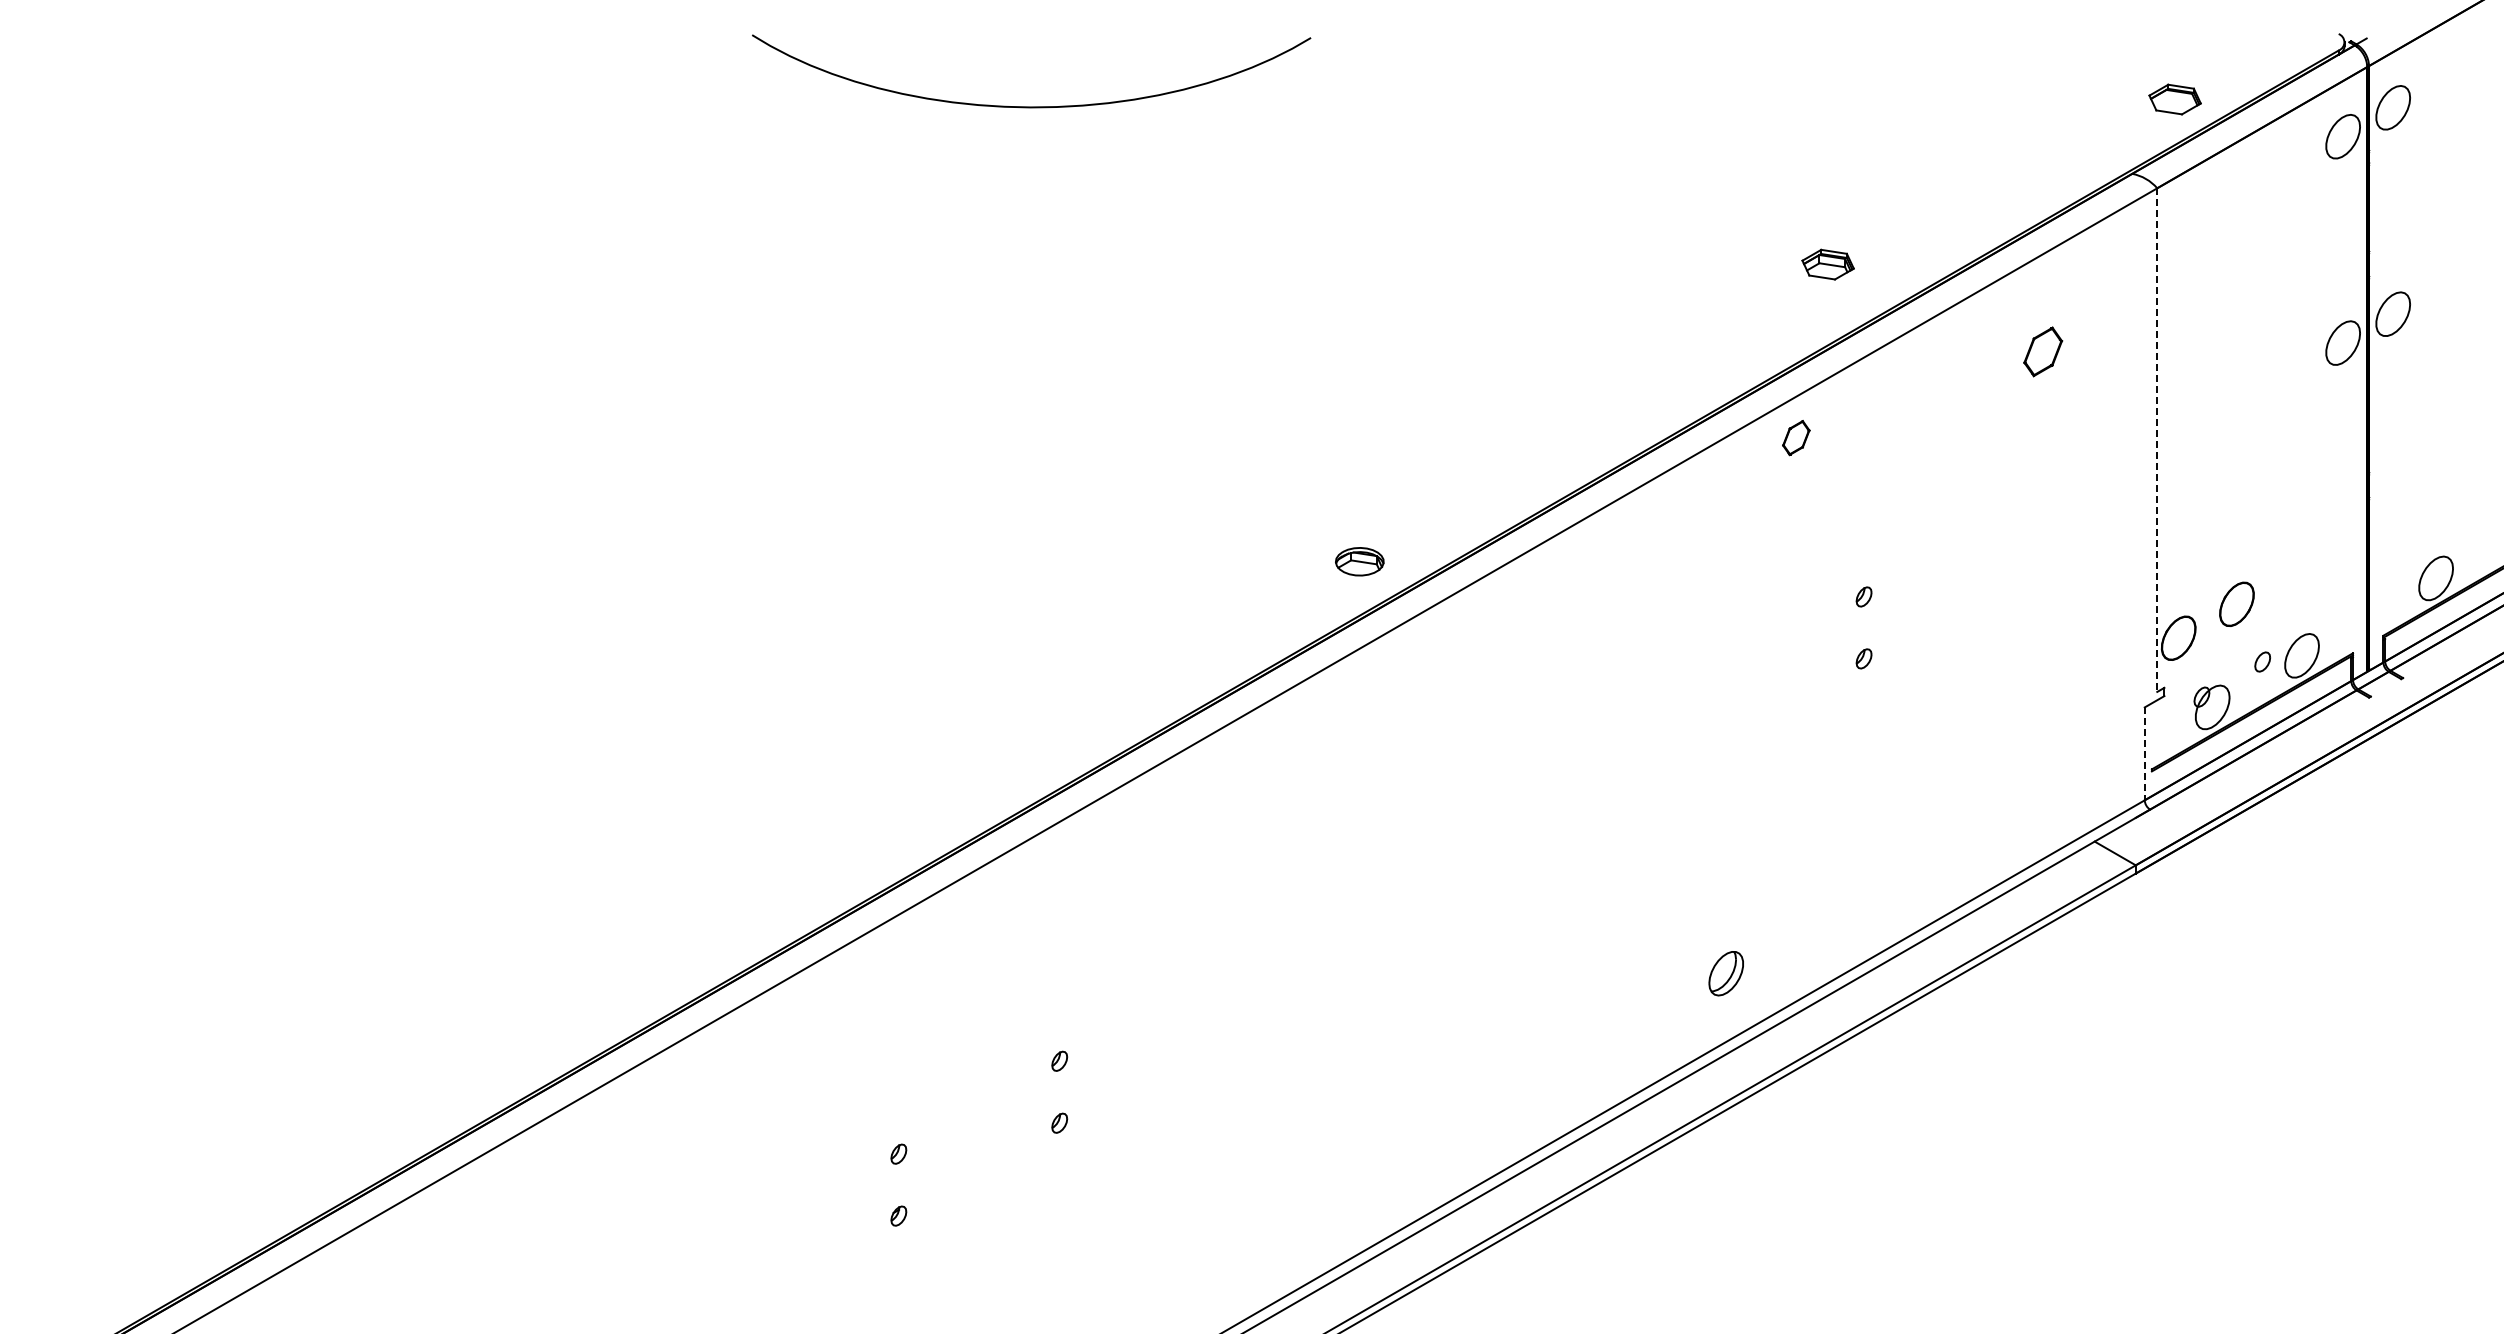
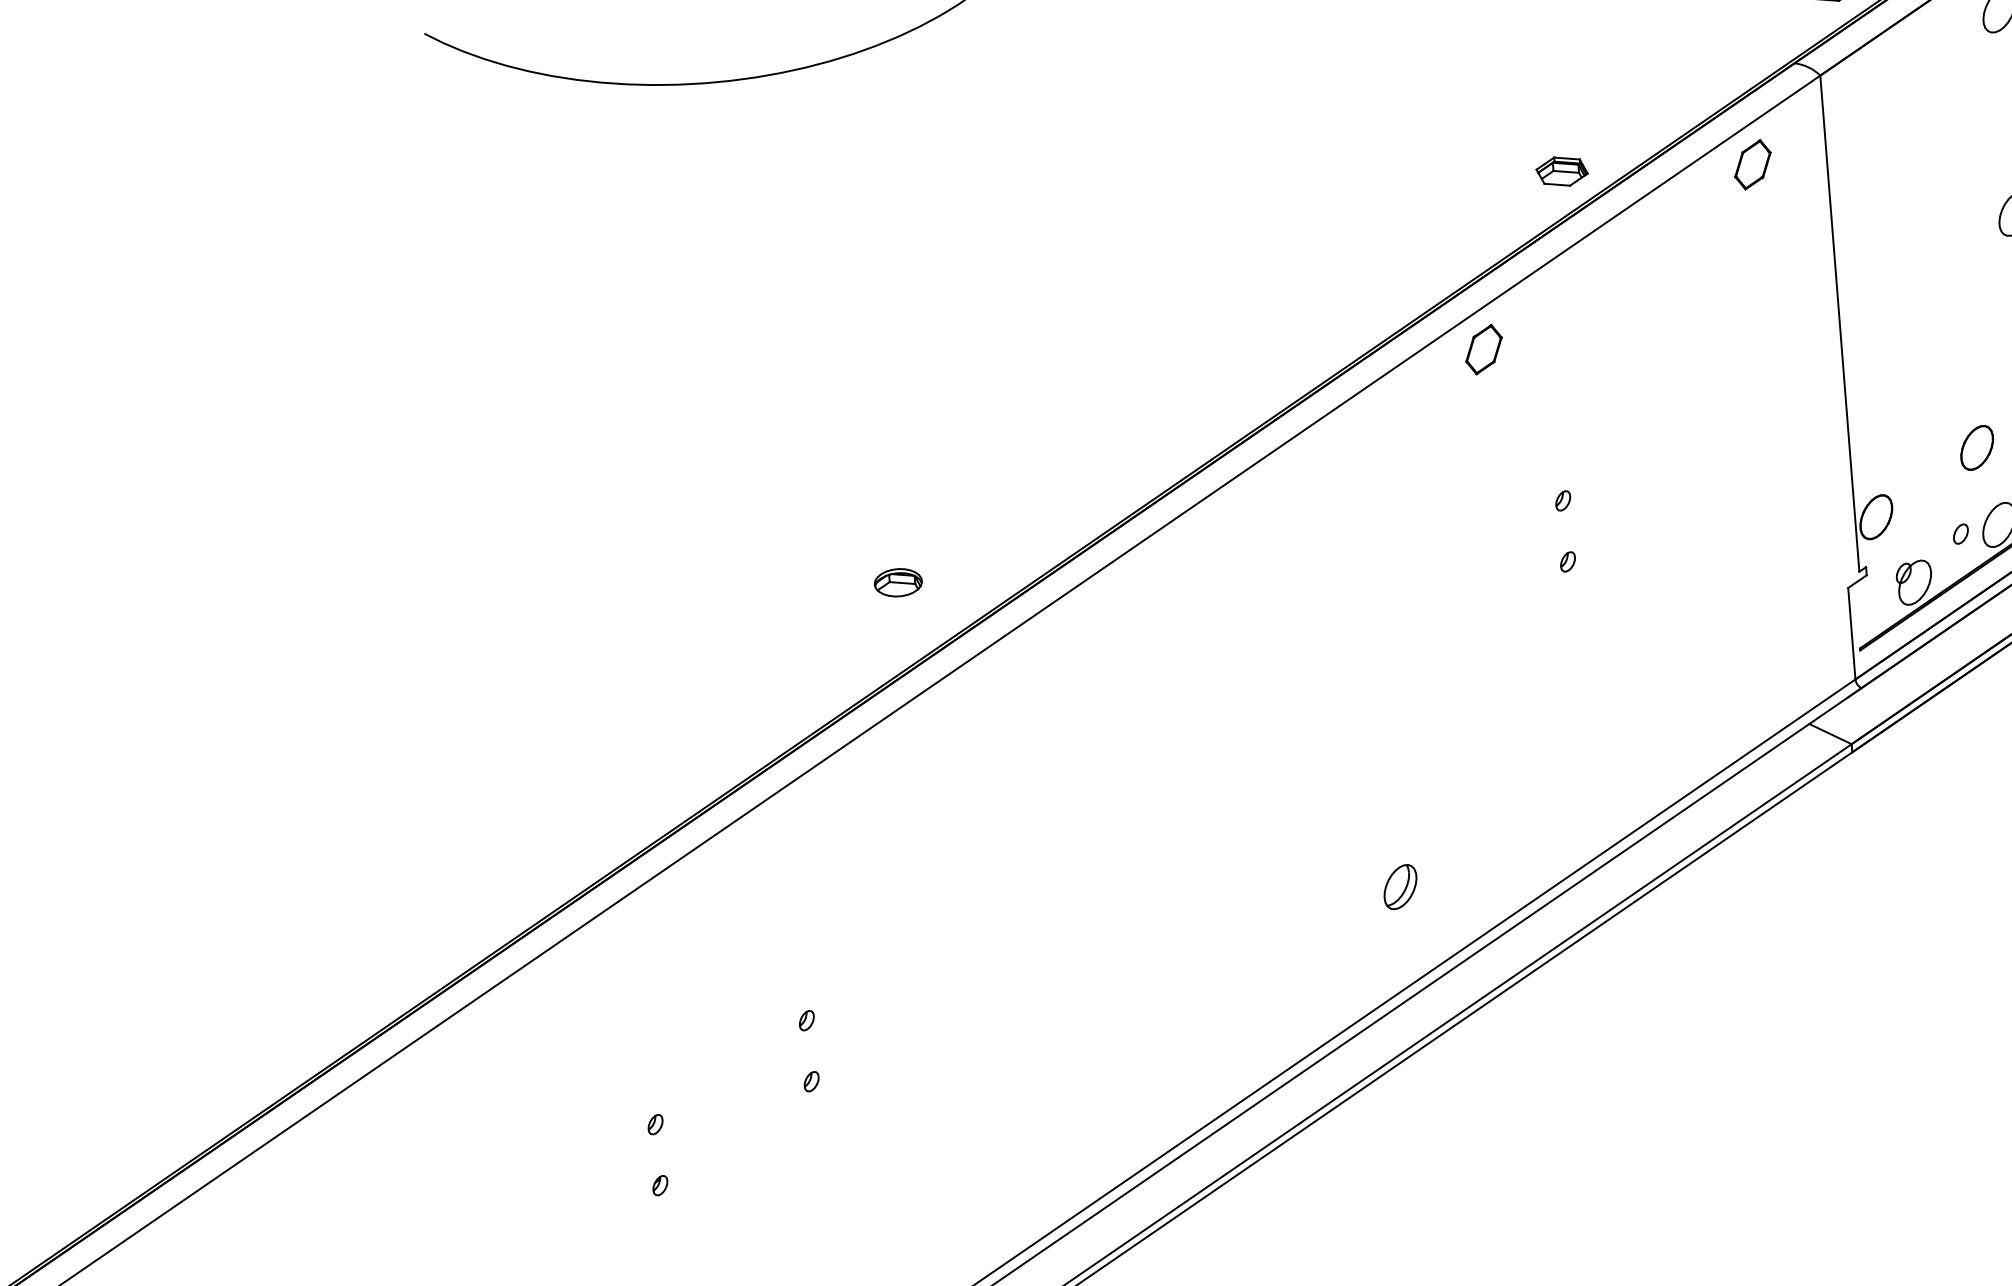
part: (1827, 264) -> (1561, 171), moved
part: (2043, 351) -> (1753, 164), moved
part: (1796, 437) -> (1484, 349), size x1.43
line: (2157, 440) -> (1840, 324), dashed -> solid
part: (1359, 561) -> (898, 582), moved
part: (2236, 603) -> (1976, 447), moved
line: (2144, 754) -> (1851, 634), dashed -> solid
part: (1725, 973) -> (1399, 886), moved

